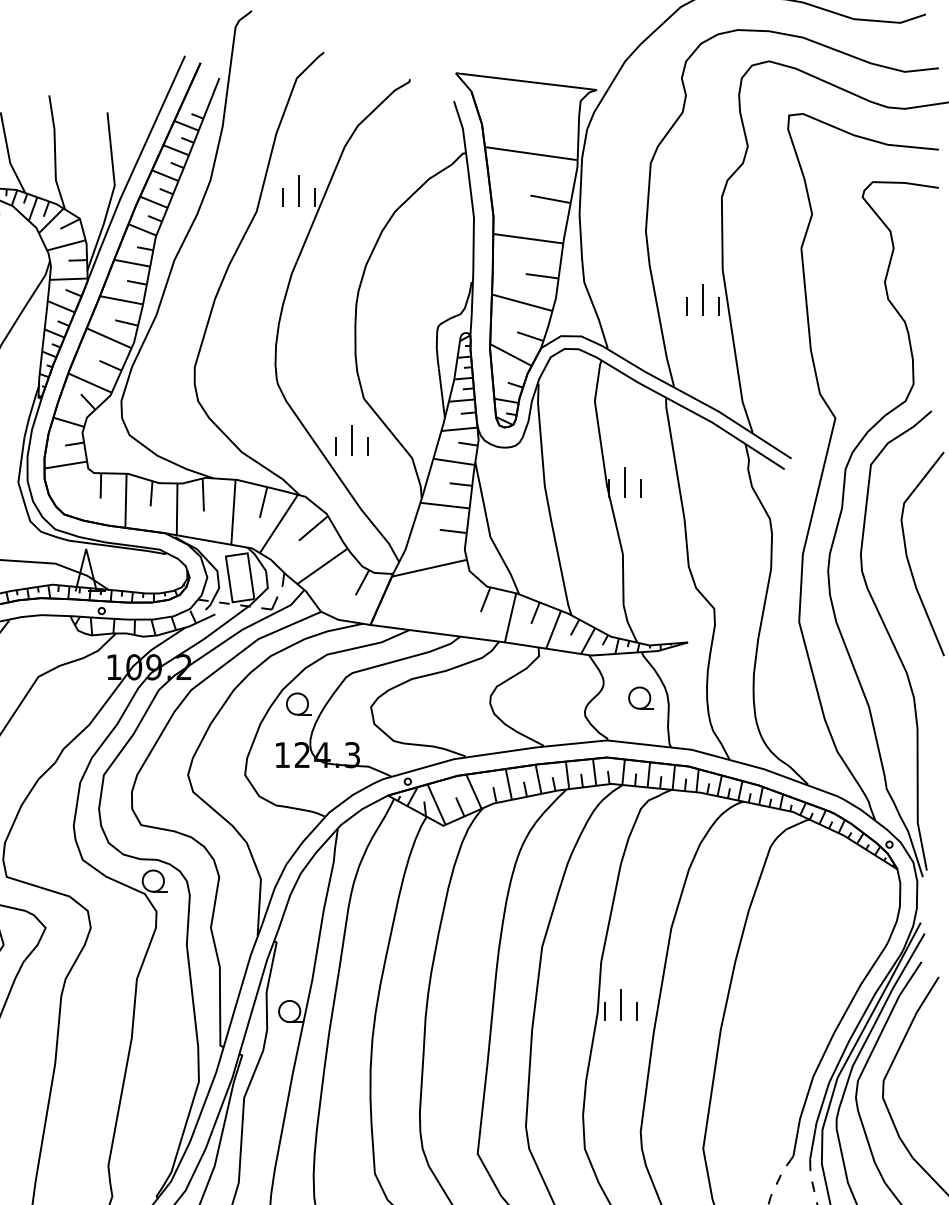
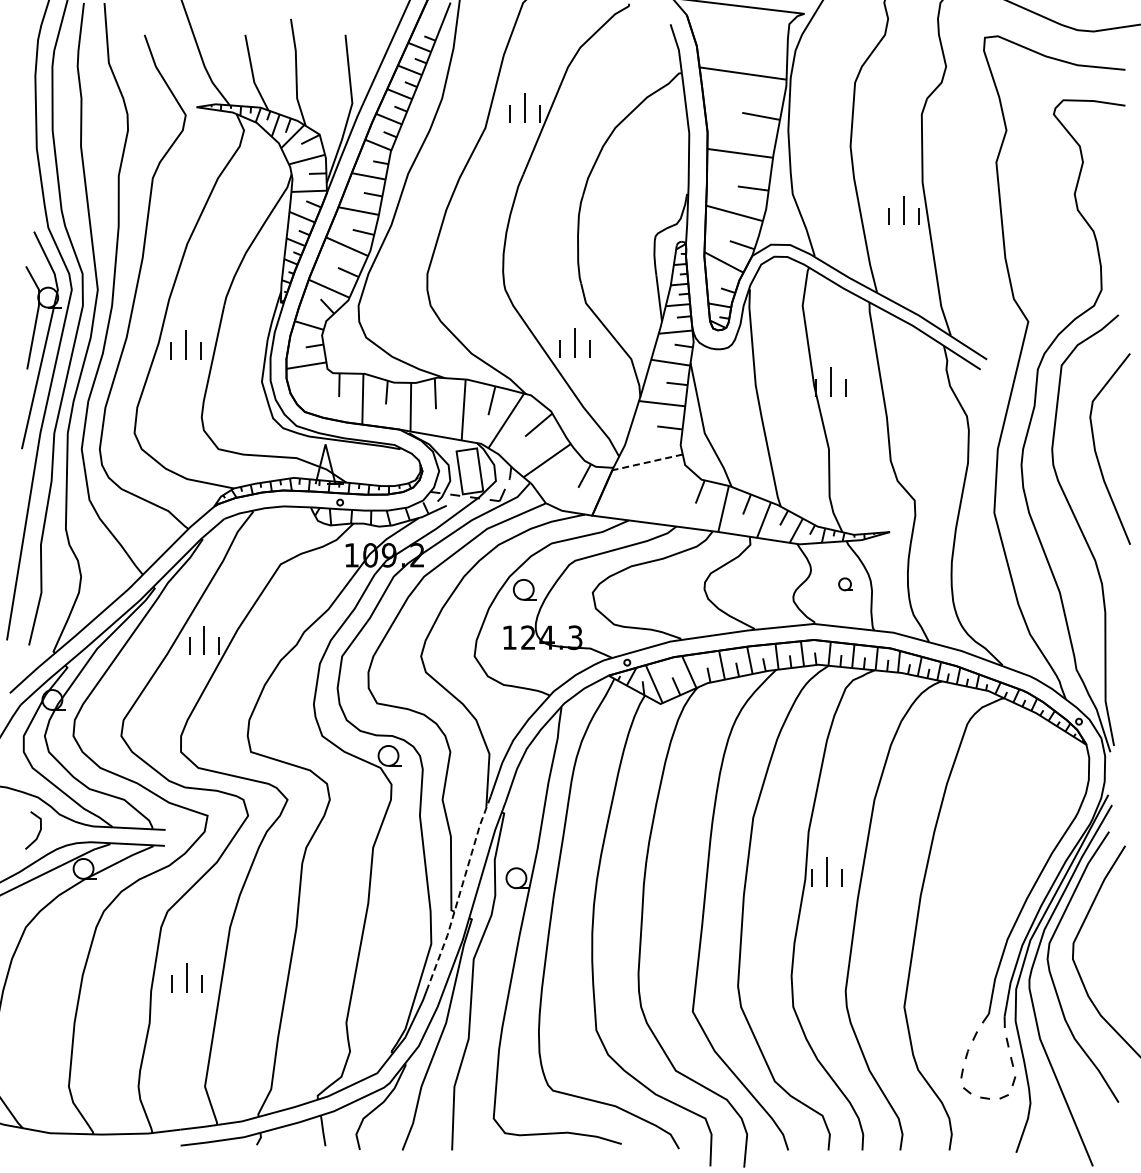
line: (429, 568) -> (647, 462), solid -> dashed
part: (640, 698) -> (845, 584), size x0.6
line: (230, 1027) -> (460, 893), solid -> dashed

